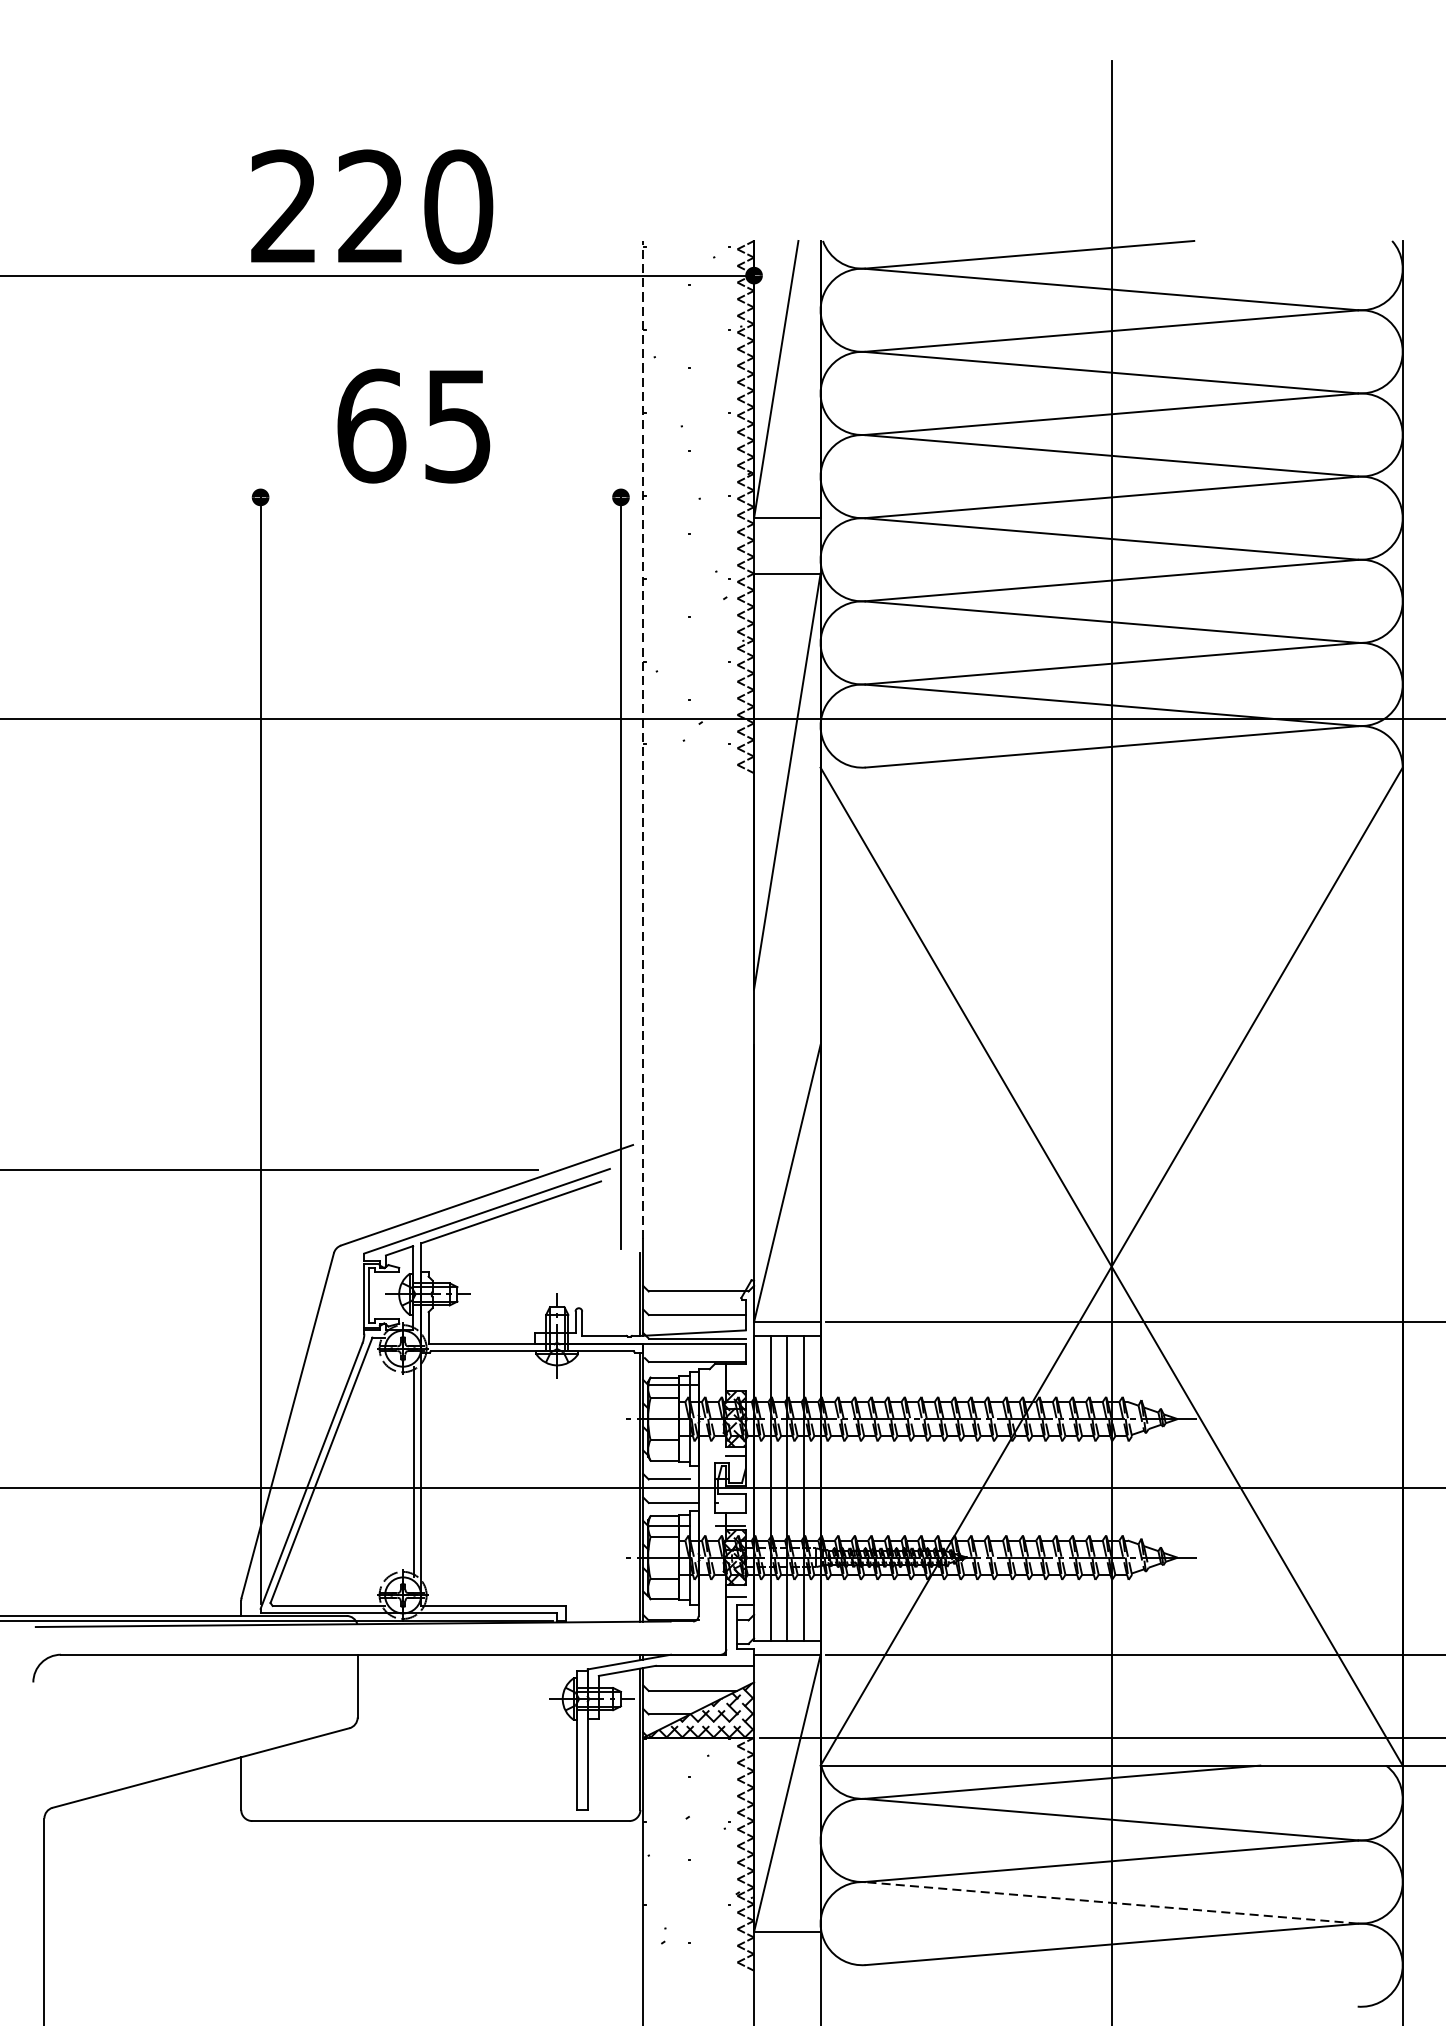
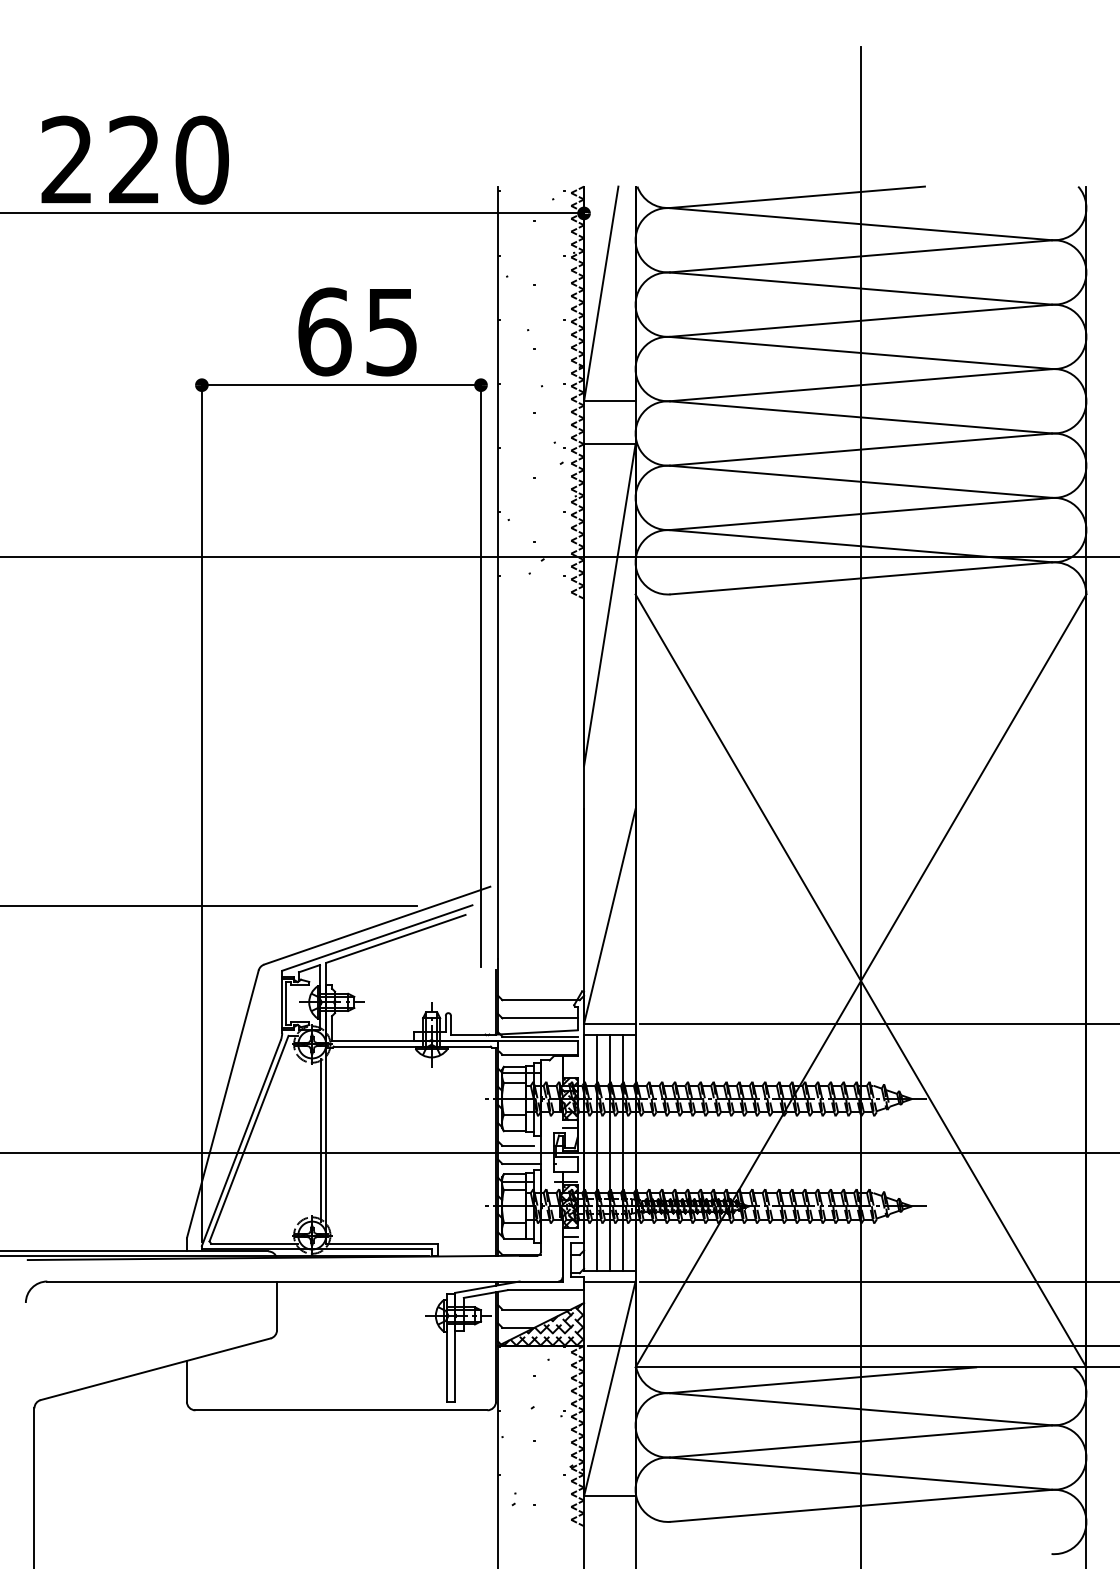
text: (371, 206) -> (134, 159), moved
text: (413, 425) -> (357, 331), moved
line: (440, 497) -> (341, 385), added
line: (643, 739) -> (498, 572), dashed -> solid
line: (1111, 1902) -> (860, 1473), dashed -> solid

